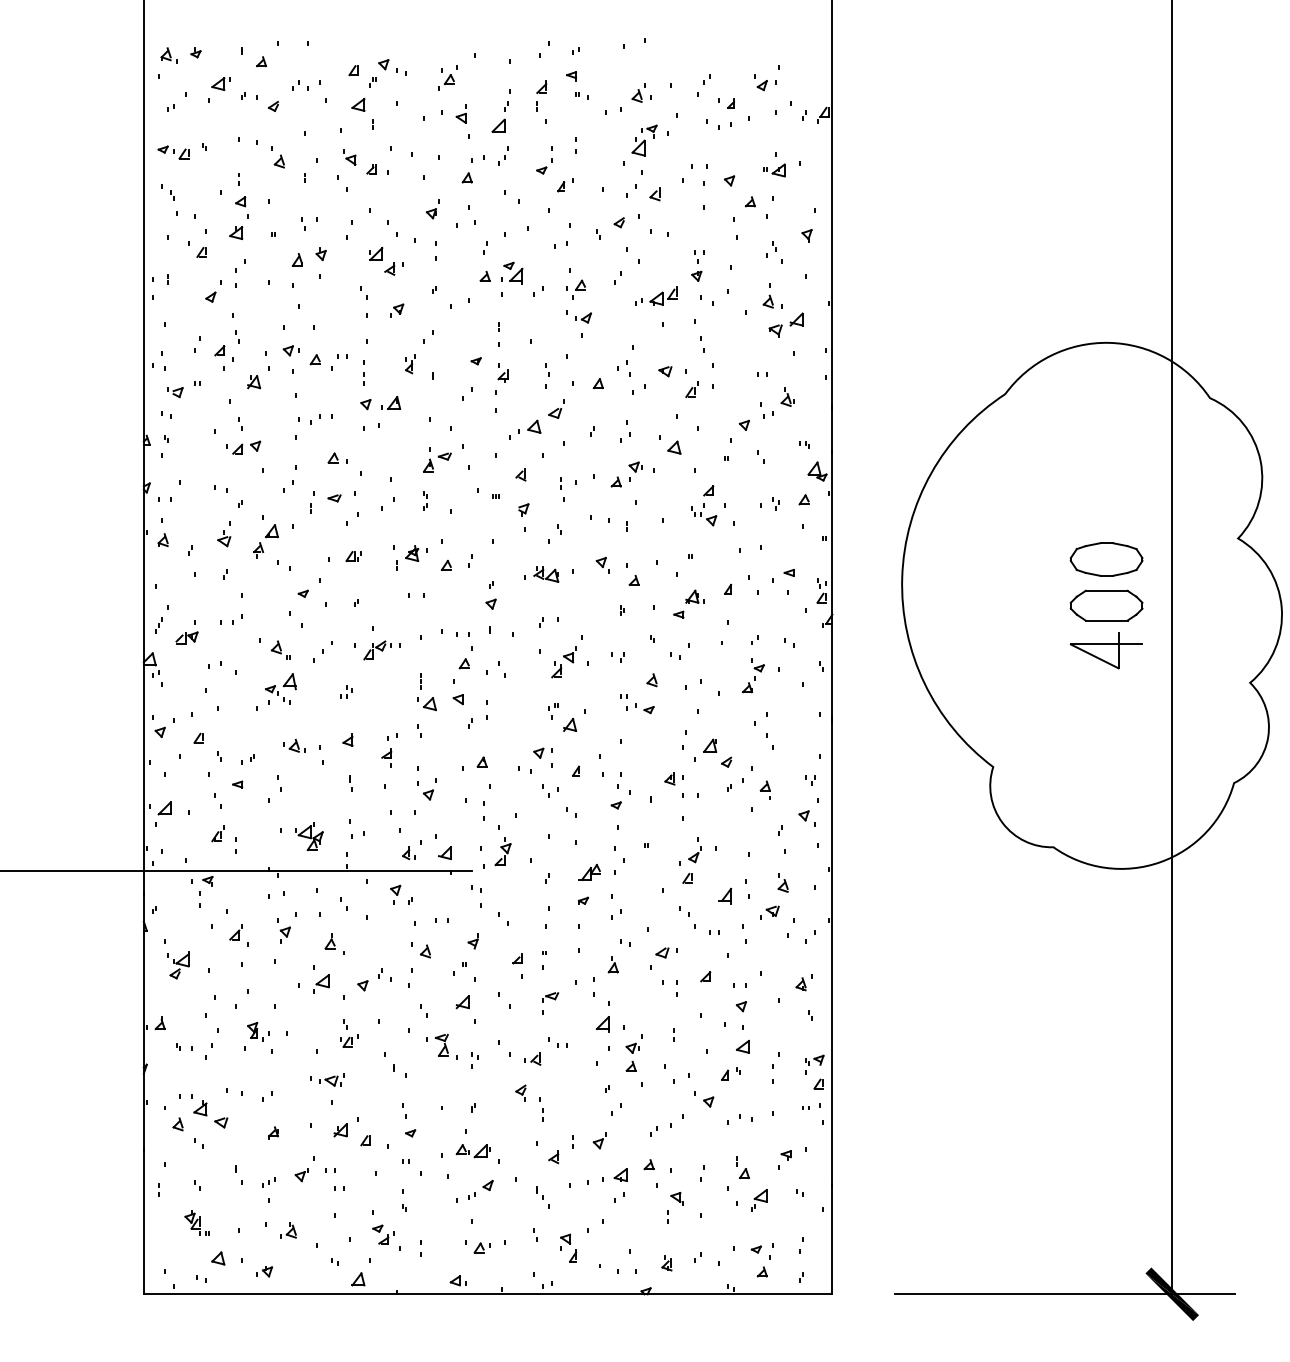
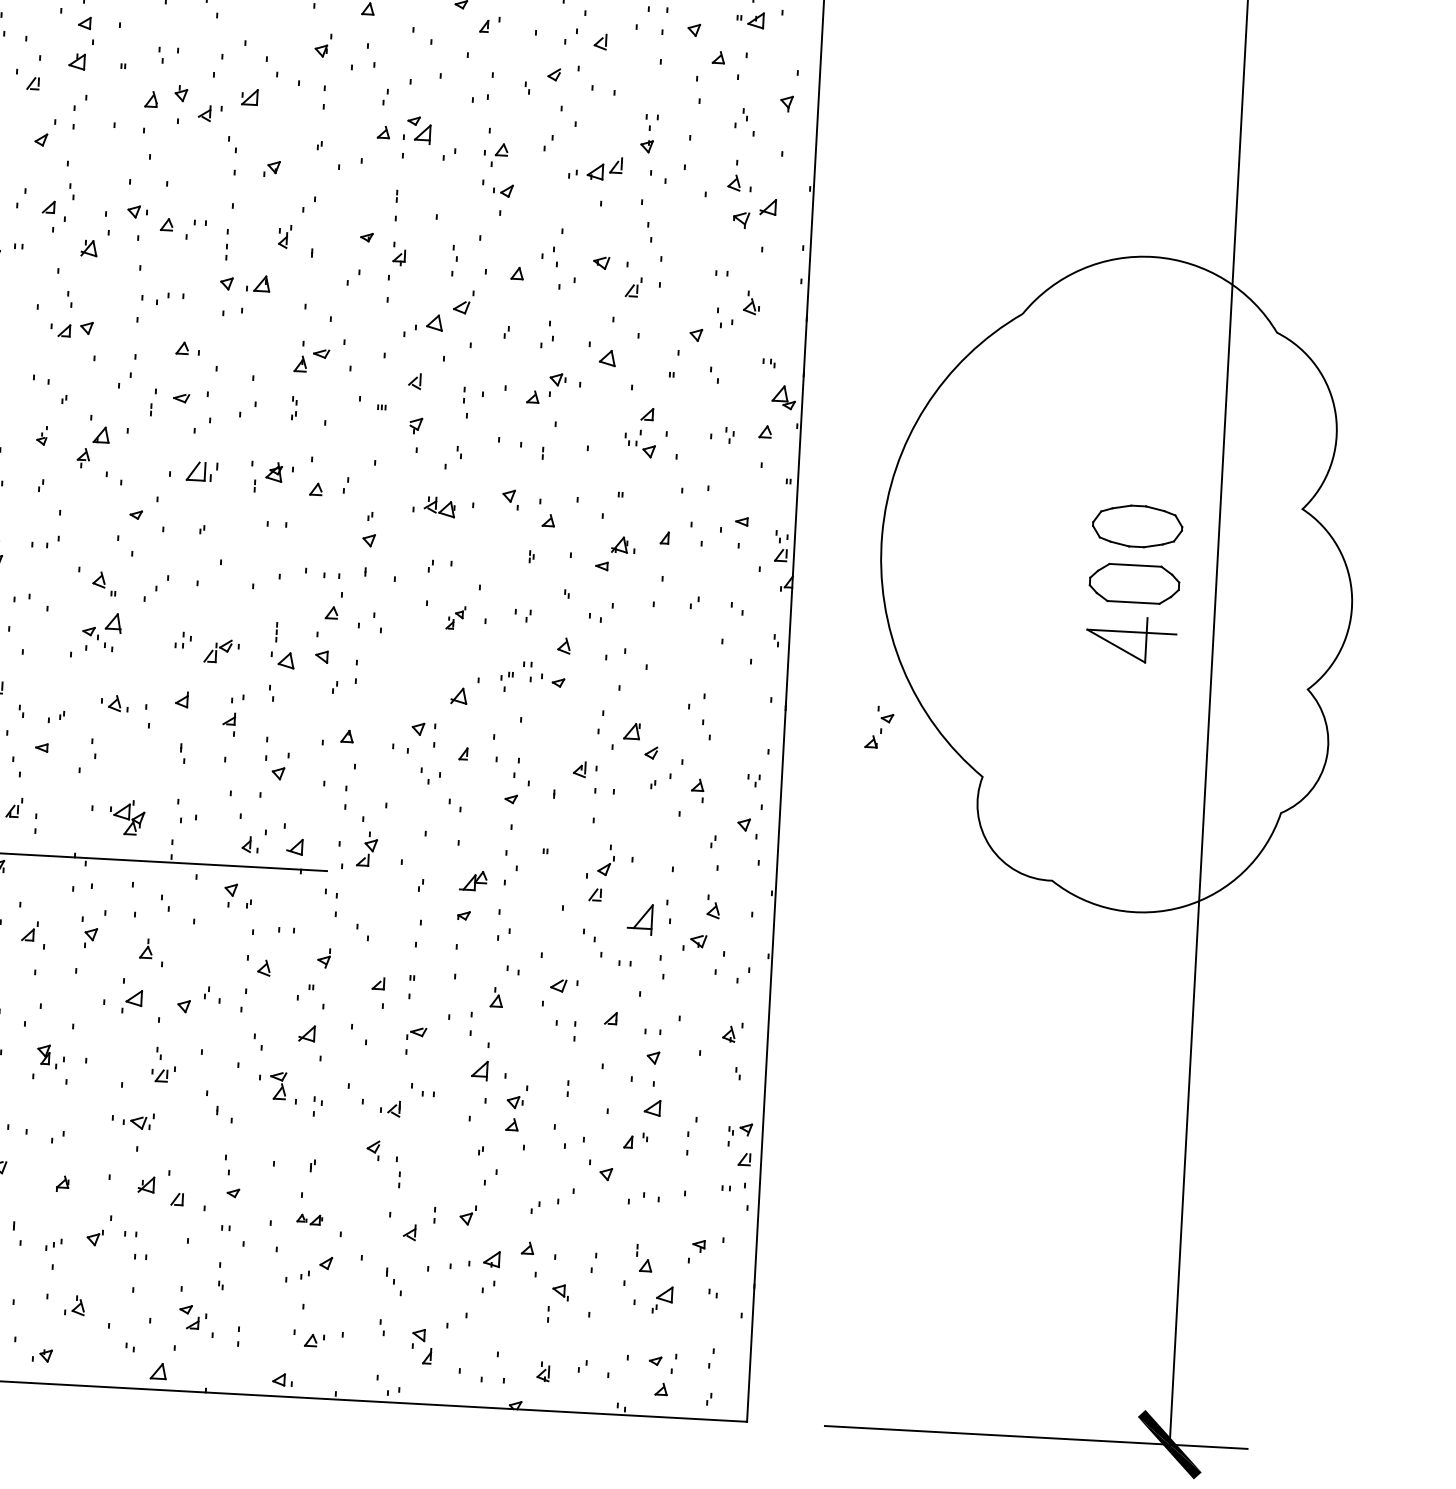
part: (393, 268) -> (209, 113), moved
part: (224, 534) -> (42, 435), size x0.6
part: (353, 556) -> (201, 471), size x1.6
part: (377, 650) -> (221, 651), moved
part: (563, 662) -> (455, 617), size x0.6
part: (753, 675) -> (879, 726), moved
part: (553, 711) -> (506, 681), moved
part: (725, 896) -> (640, 919), size x1.6
part: (472, 1151) -> (309, 1219), size x0.6

